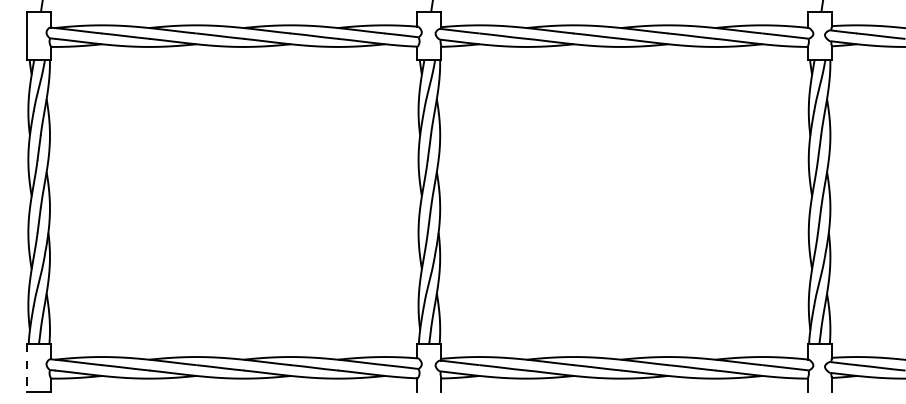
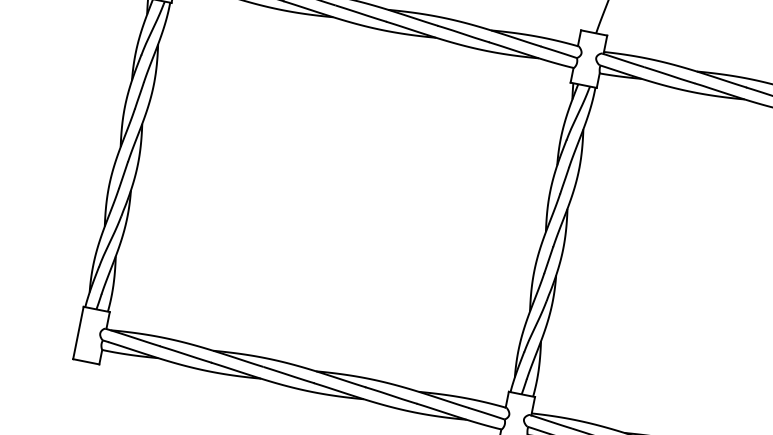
line: (27, 368) -> (78, 333), dashed -> solid

